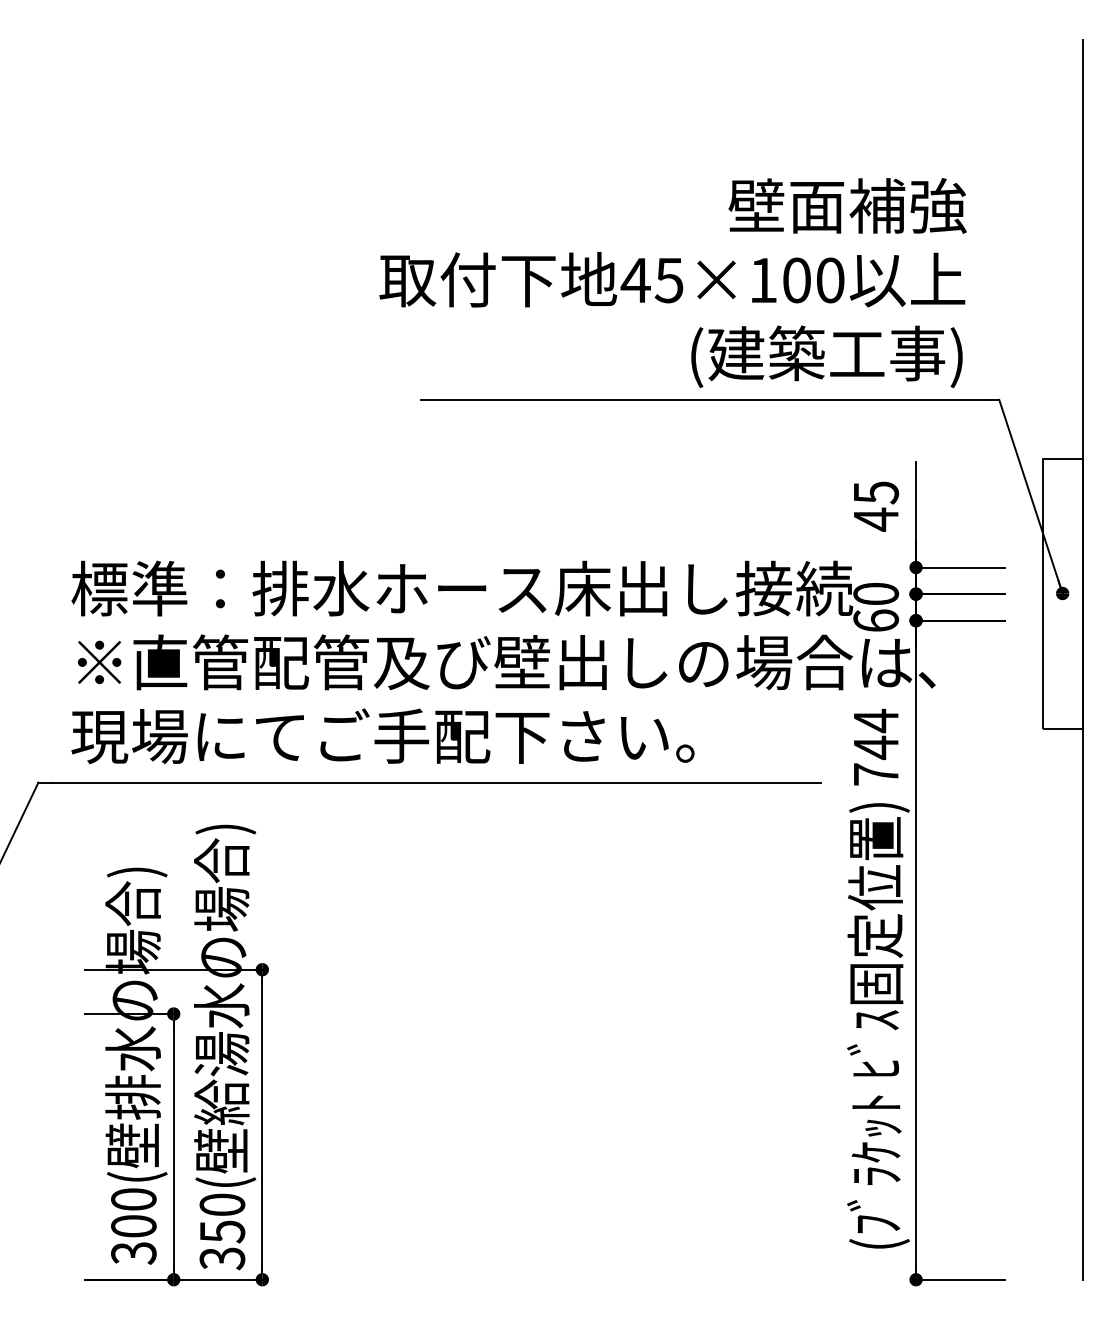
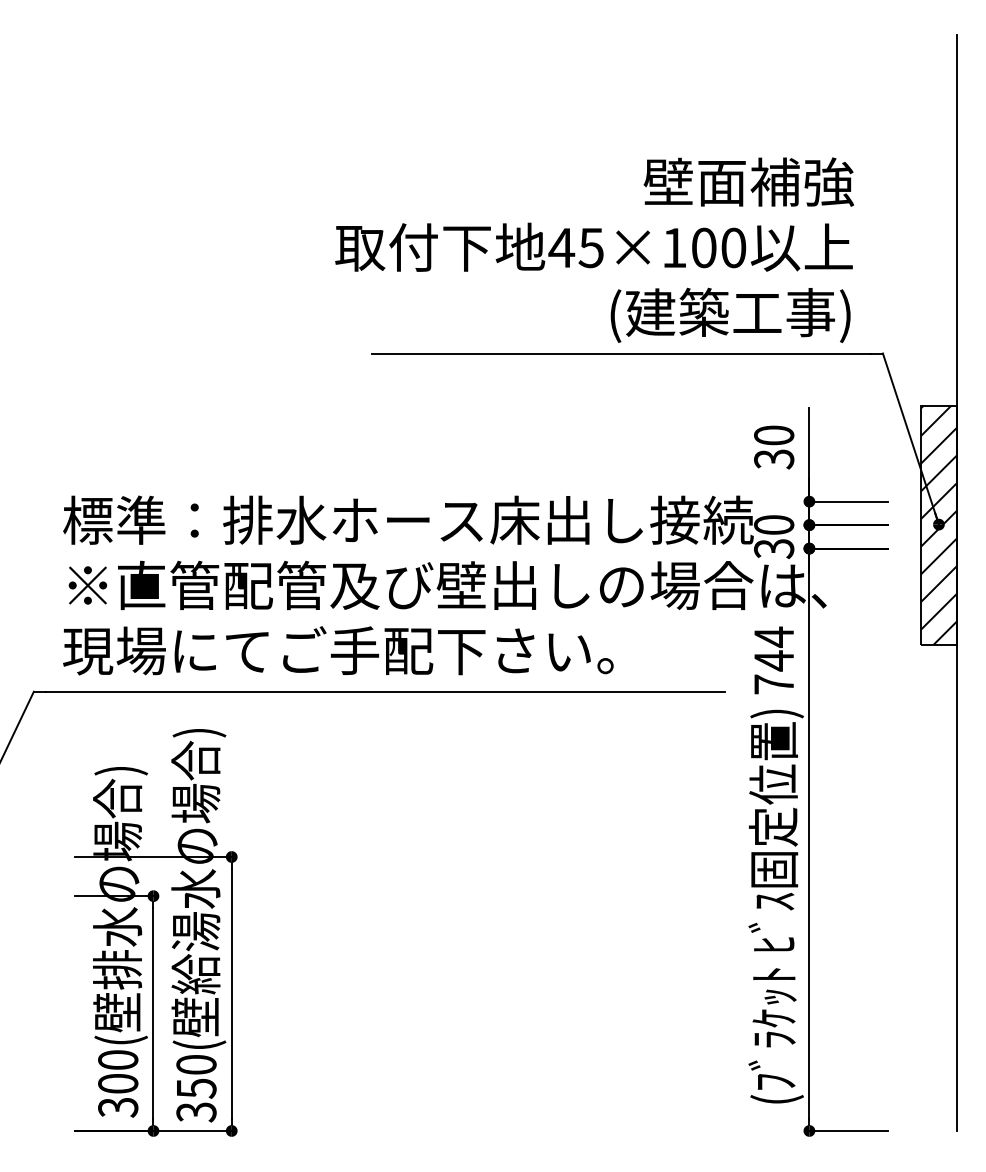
text: (876, 506) -> (774, 447), 45 -> 30
hatch: (1062, 593) -> (938, 524), added
text: (876, 620) -> (774, 548), 60 -> 30

